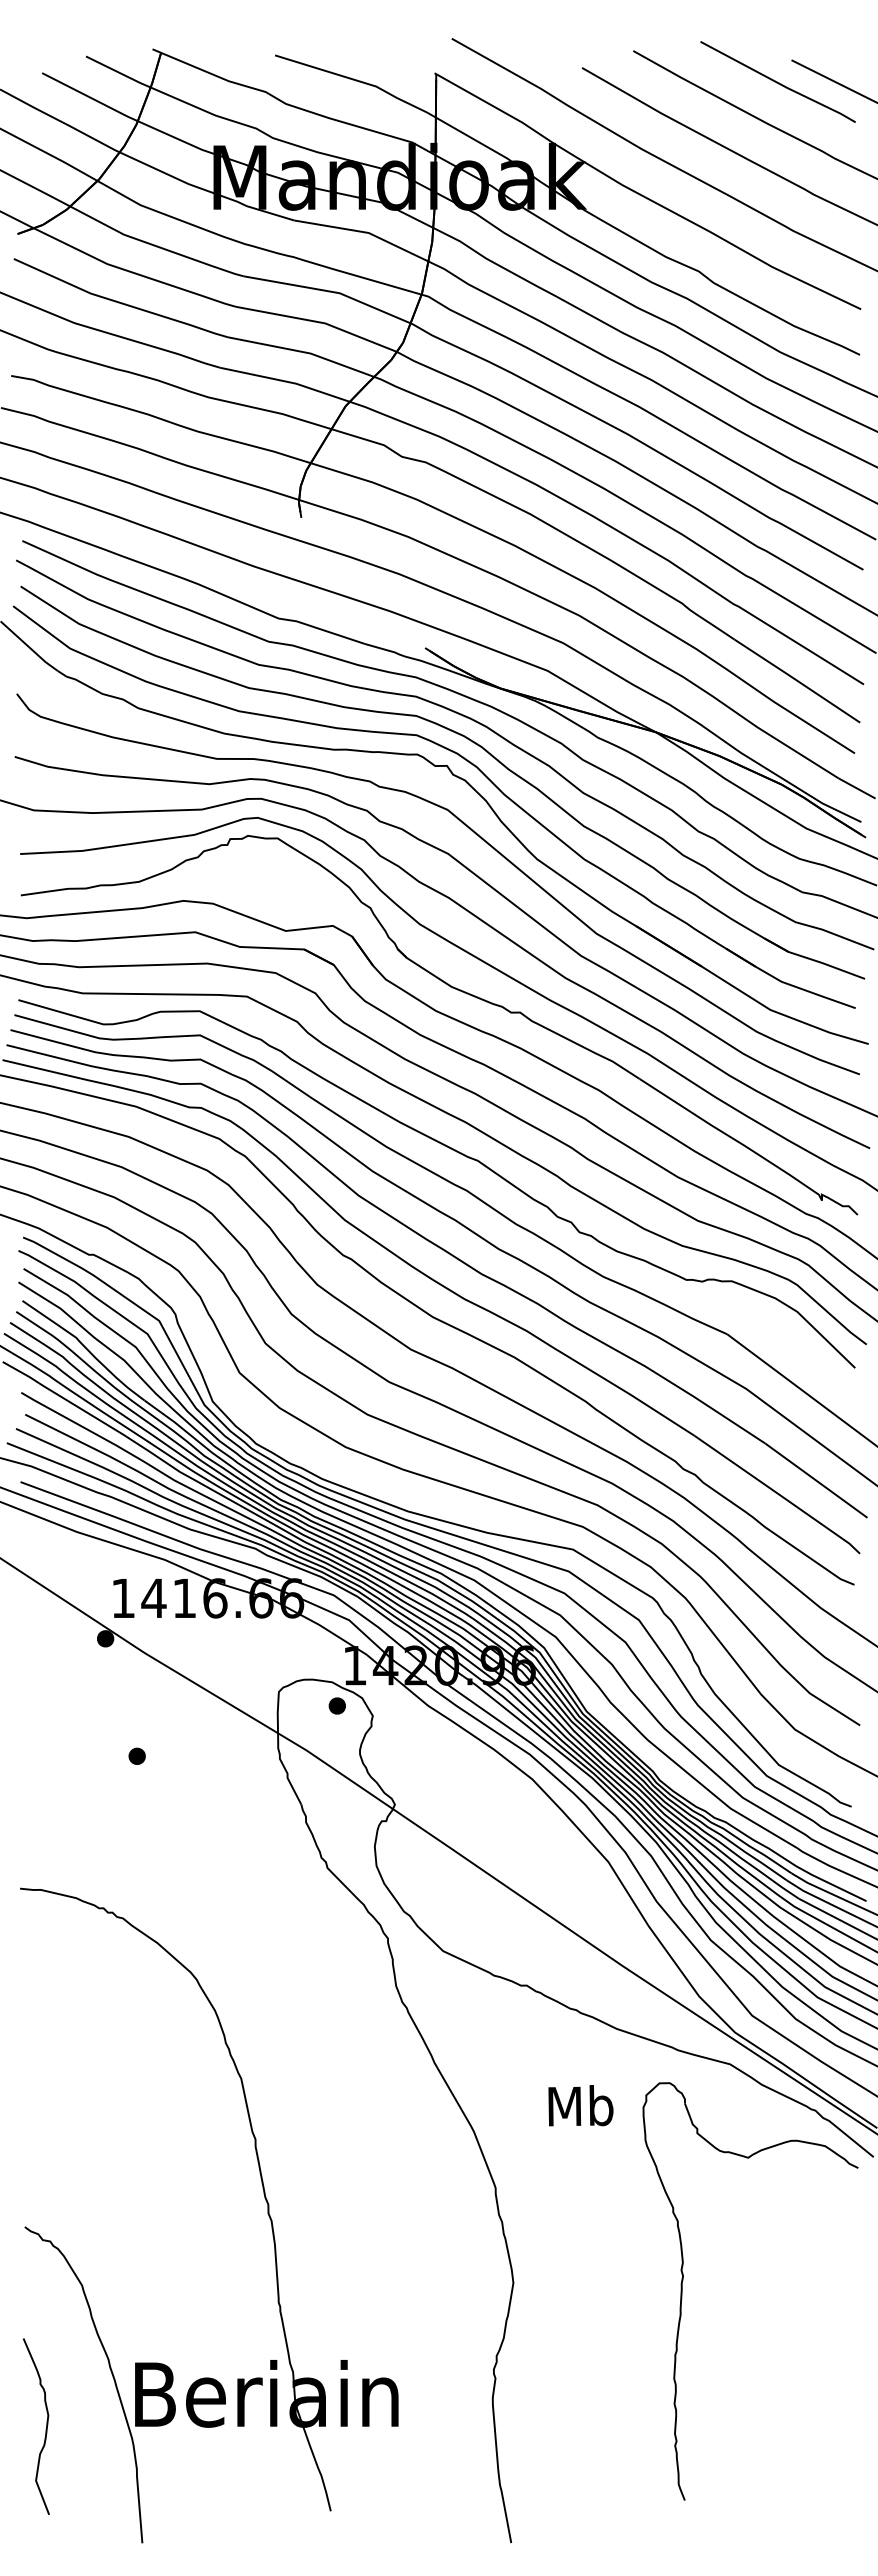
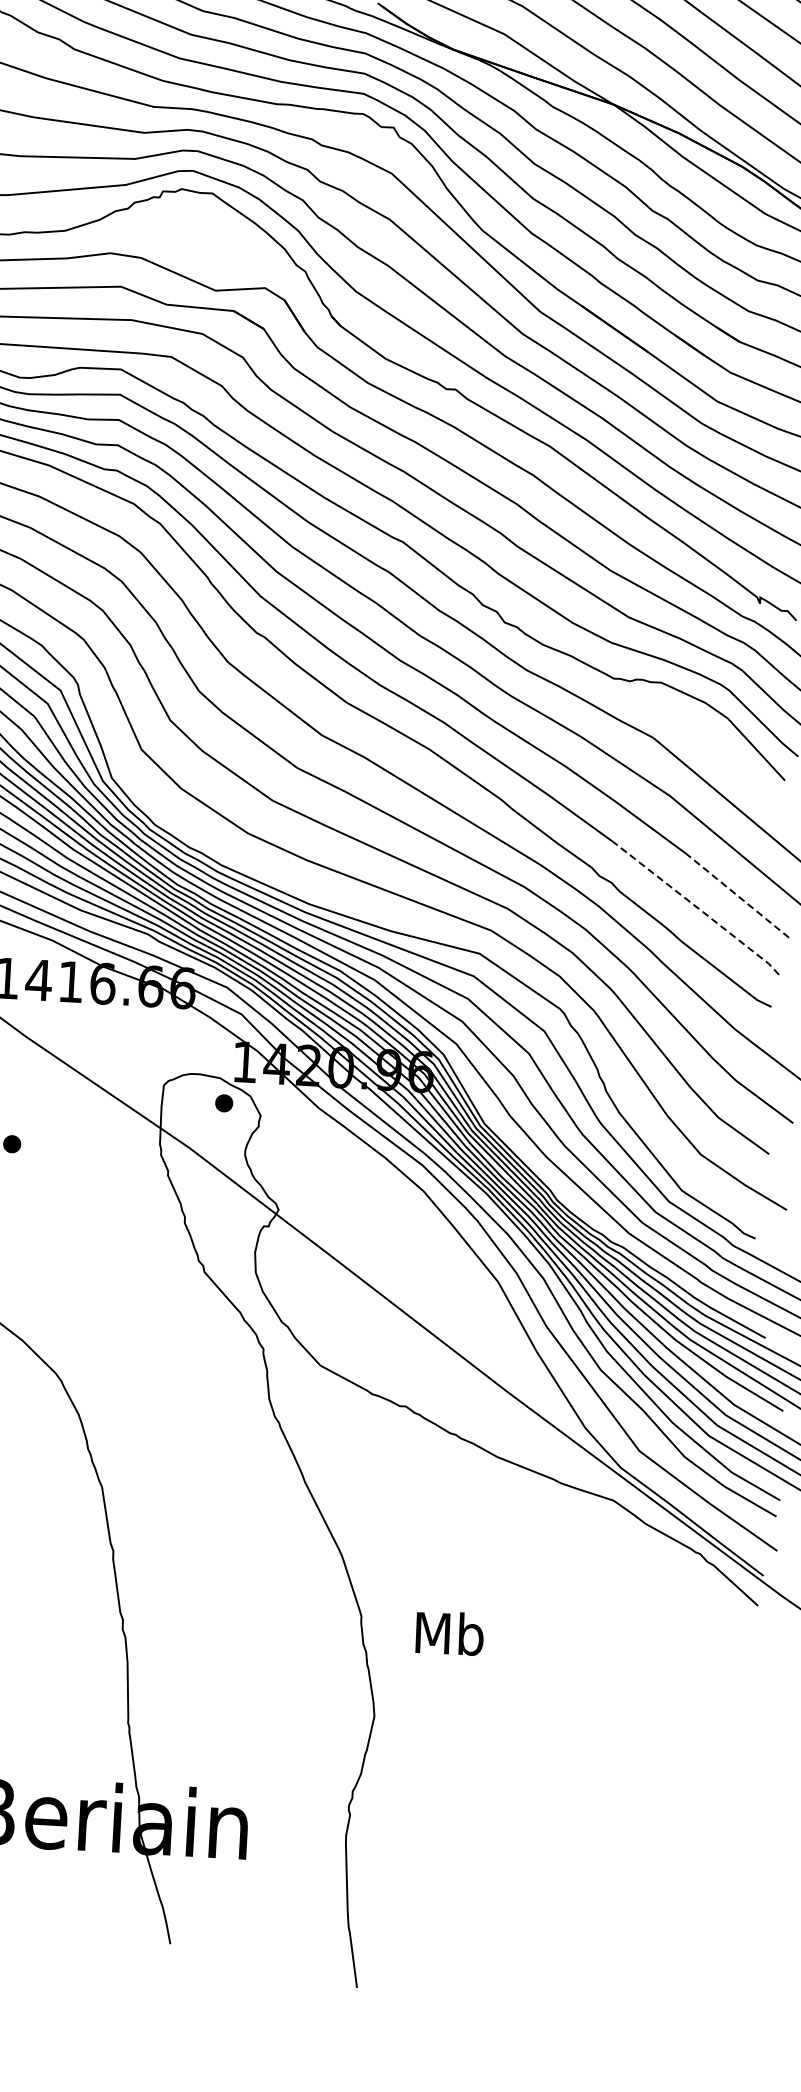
line: (816, 1480) -> (737, 895), solid -> dashed
line: (778, 1494) -> (697, 908), solid -> dashed
text: (580, 2105) -> (449, 1633), moved
part: (683, 2280) -> (552, 1723), removed

